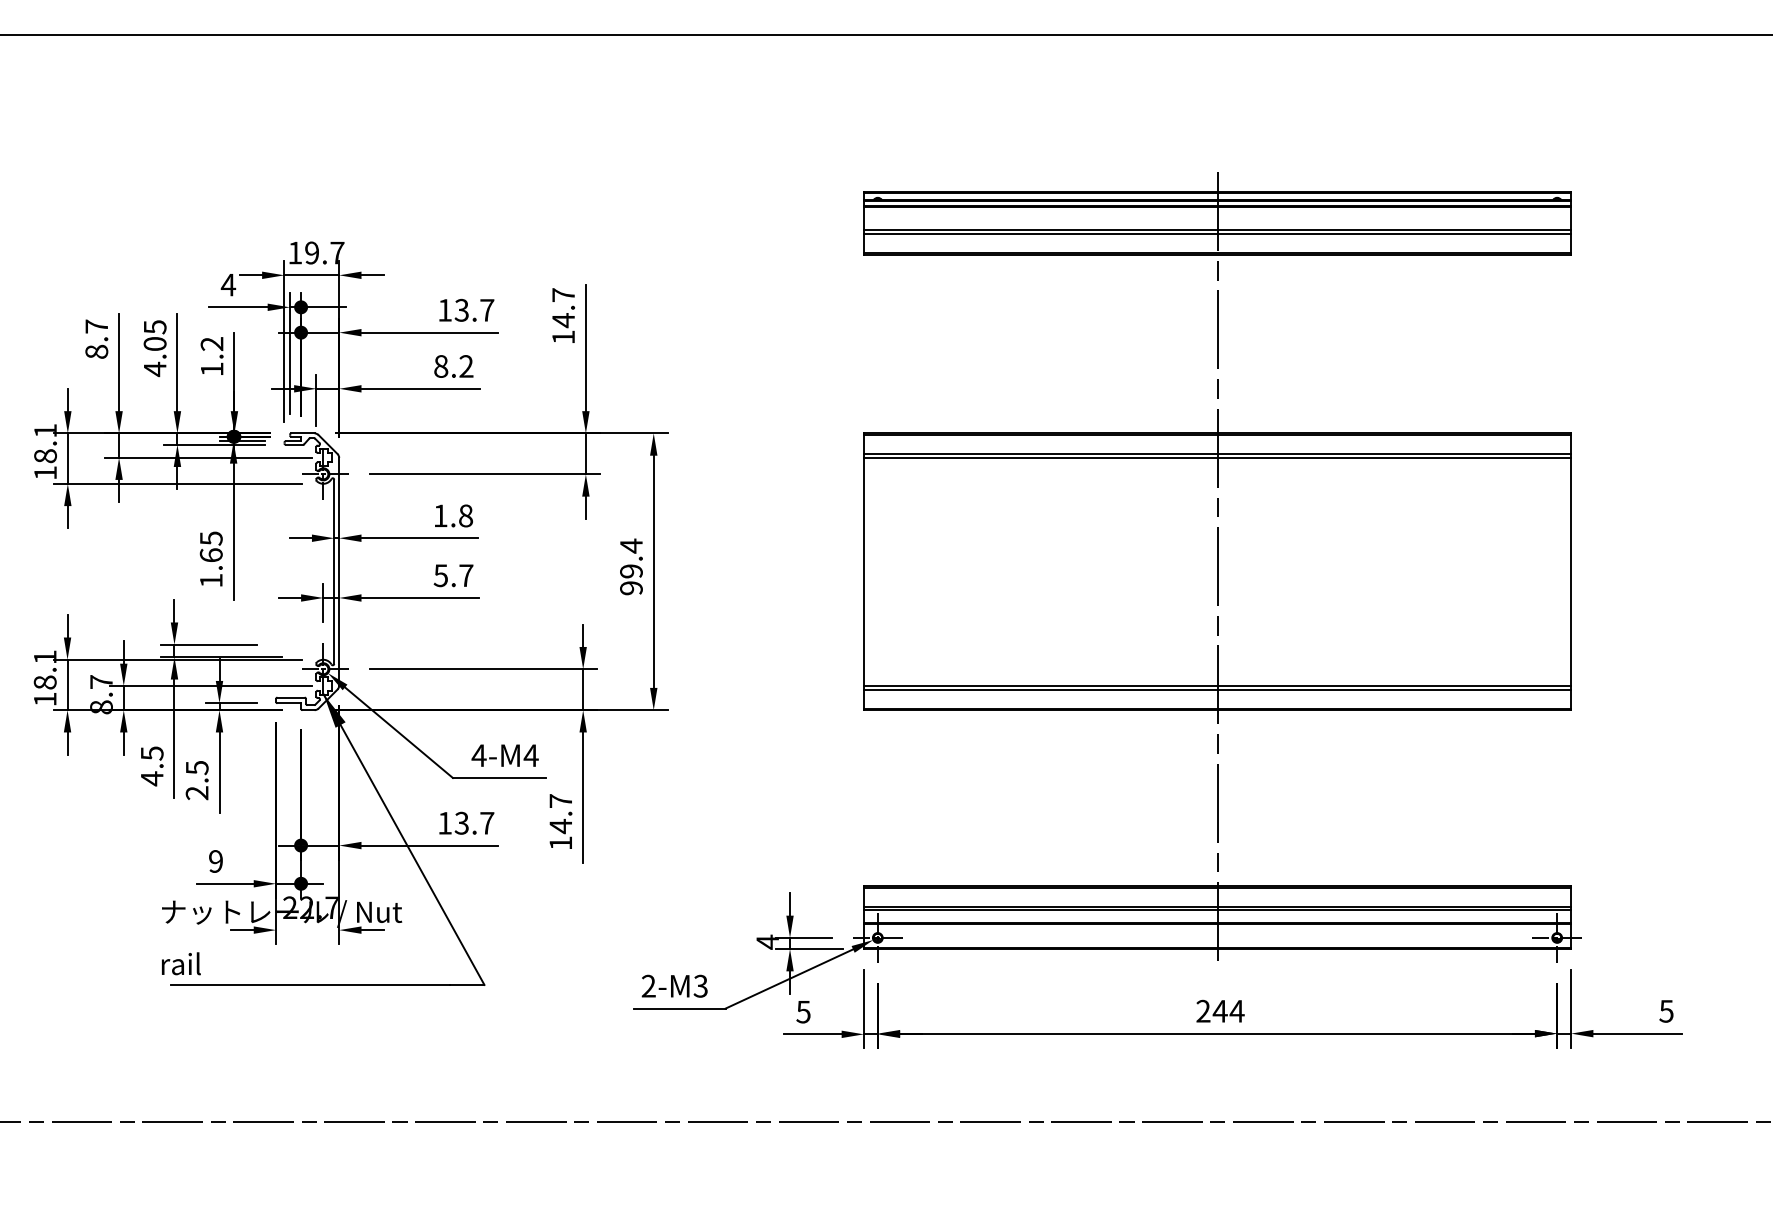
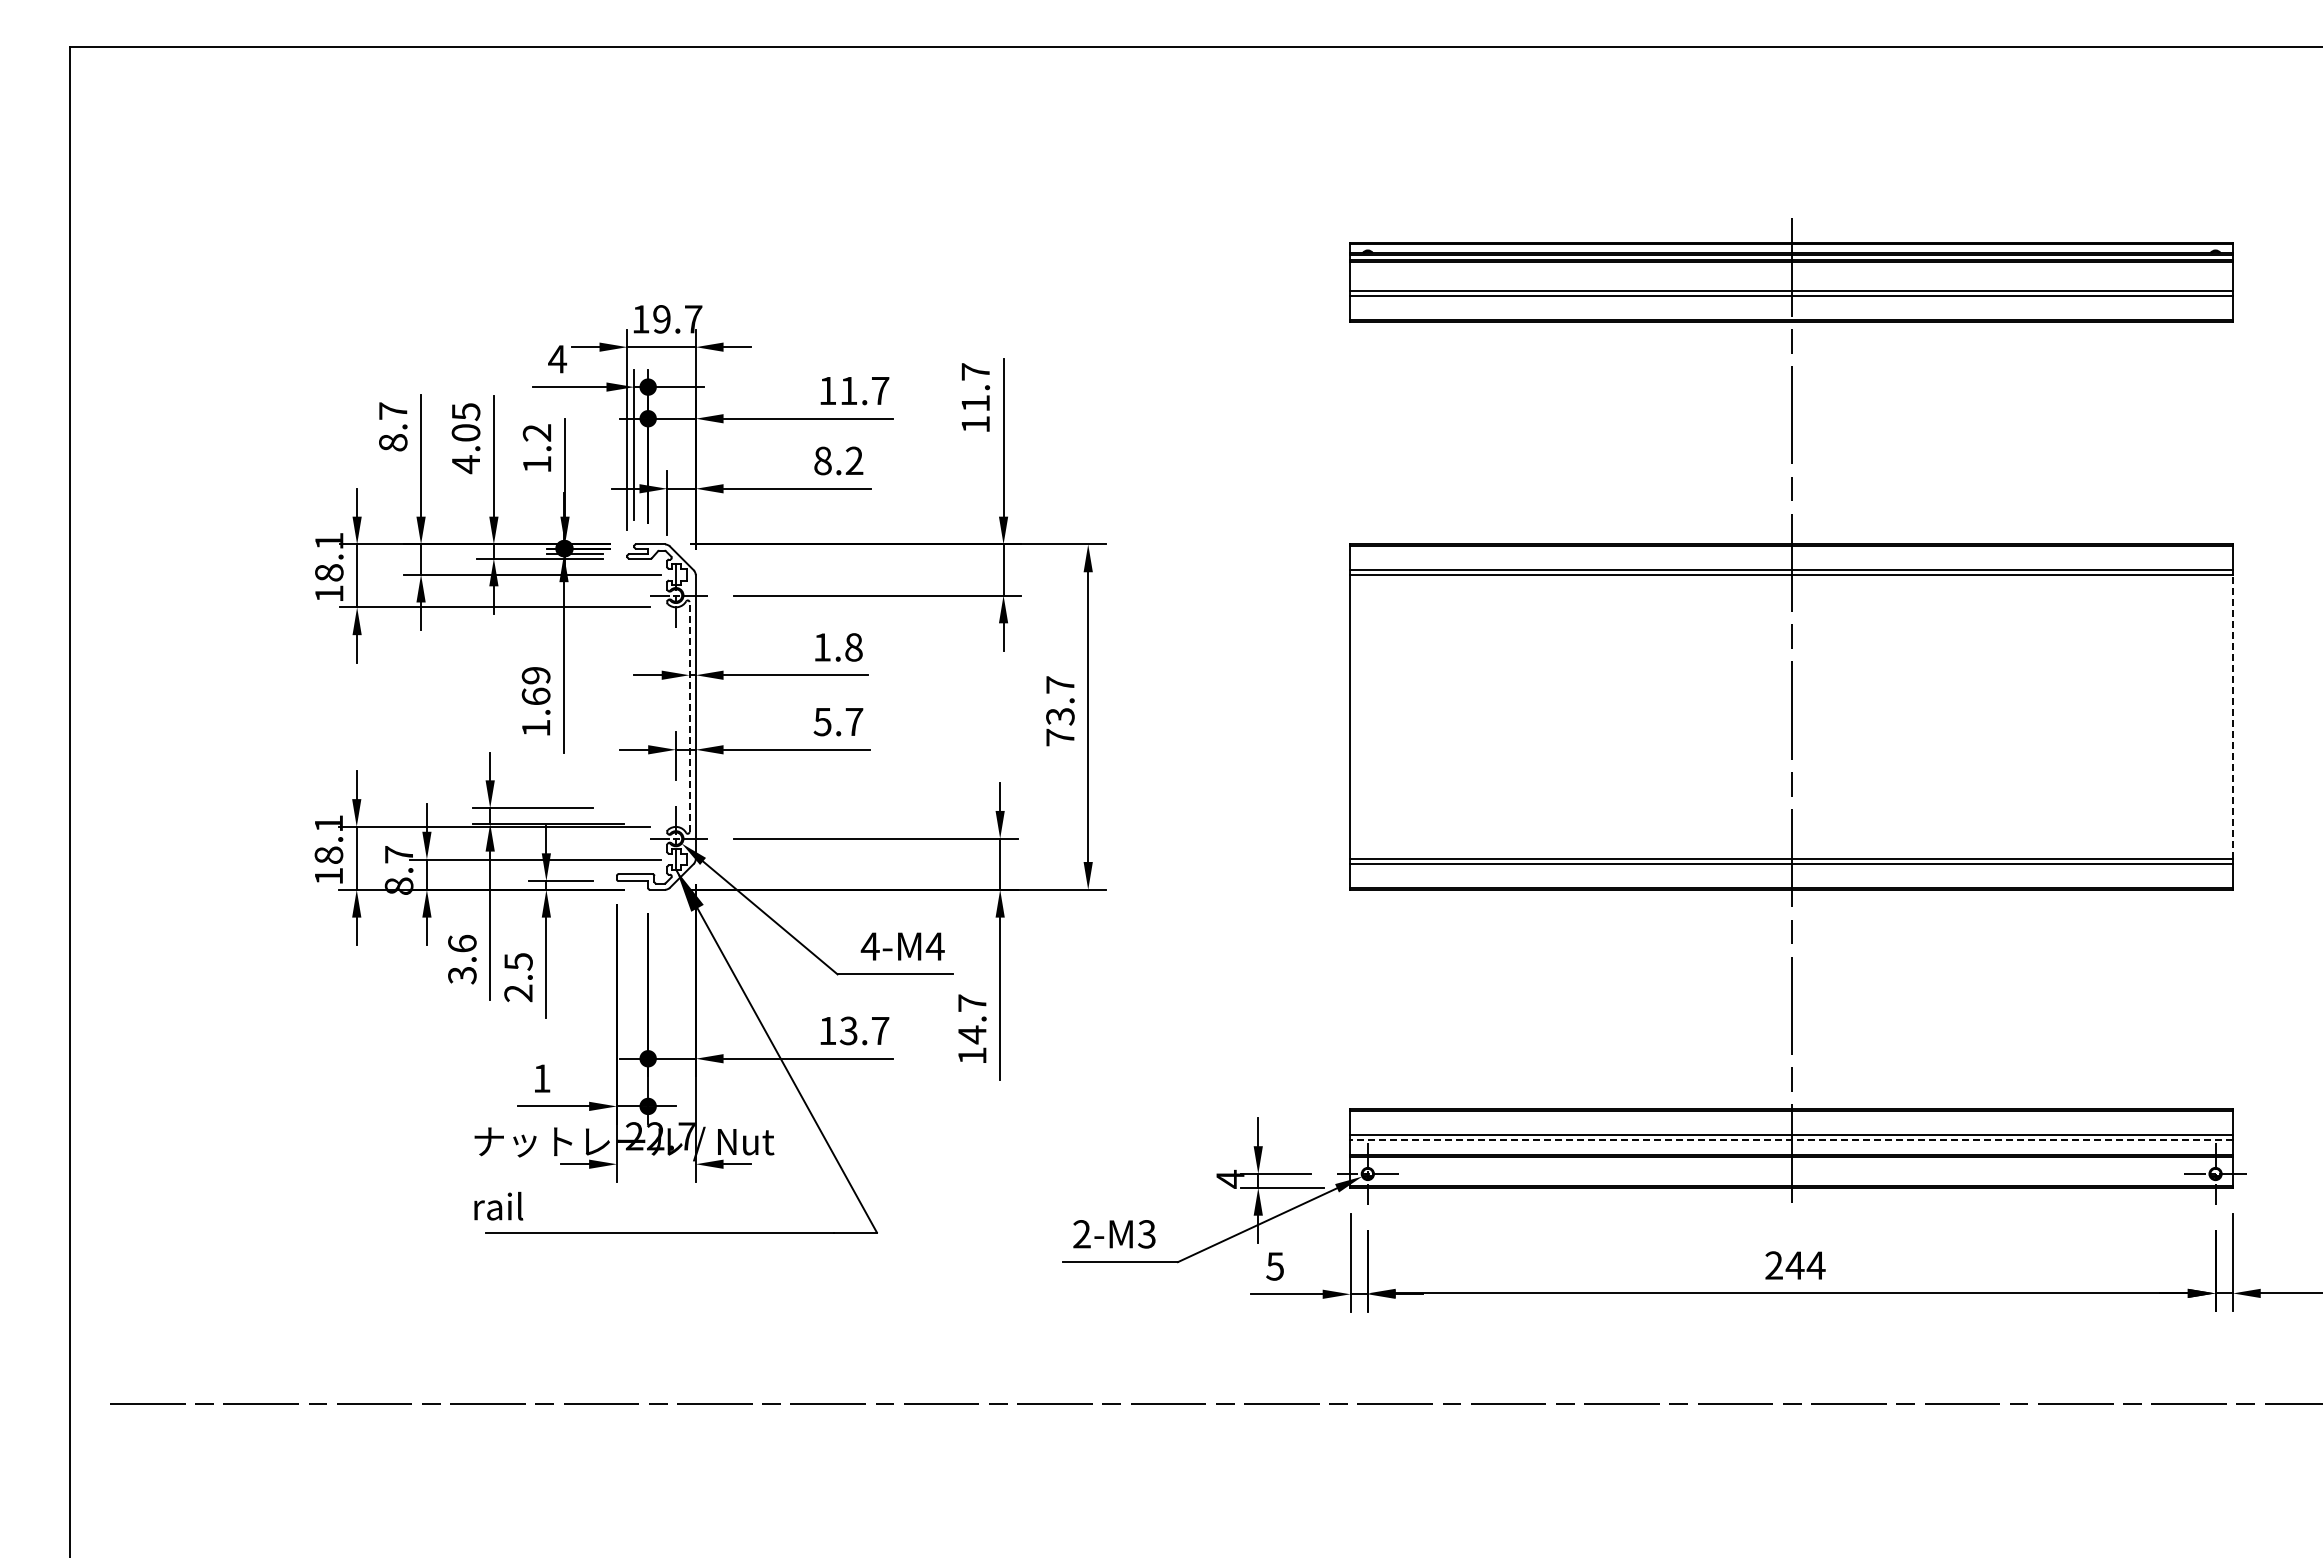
text: (461, 310) -> (848, 390), 13.7 -> 11.7
text: (563, 320) -> (975, 403), 14.7 -> 11.7
text: (210, 538) -> (535, 675), 1.65 -> 1.69
text: (631, 566) -> (1060, 710), 99.4 -> 73.7
line: (334, 572) -> (689, 717), solid -> dashed
line: (1570, 572) -> (2232, 717), solid -> dashed
text: (152, 766) -> (462, 959), 4.5 -> 3.6
text: (215, 861) -> (541, 1078), 9 -> 1
line: (1217, 910) -> (1791, 1139), solid -> dashed

